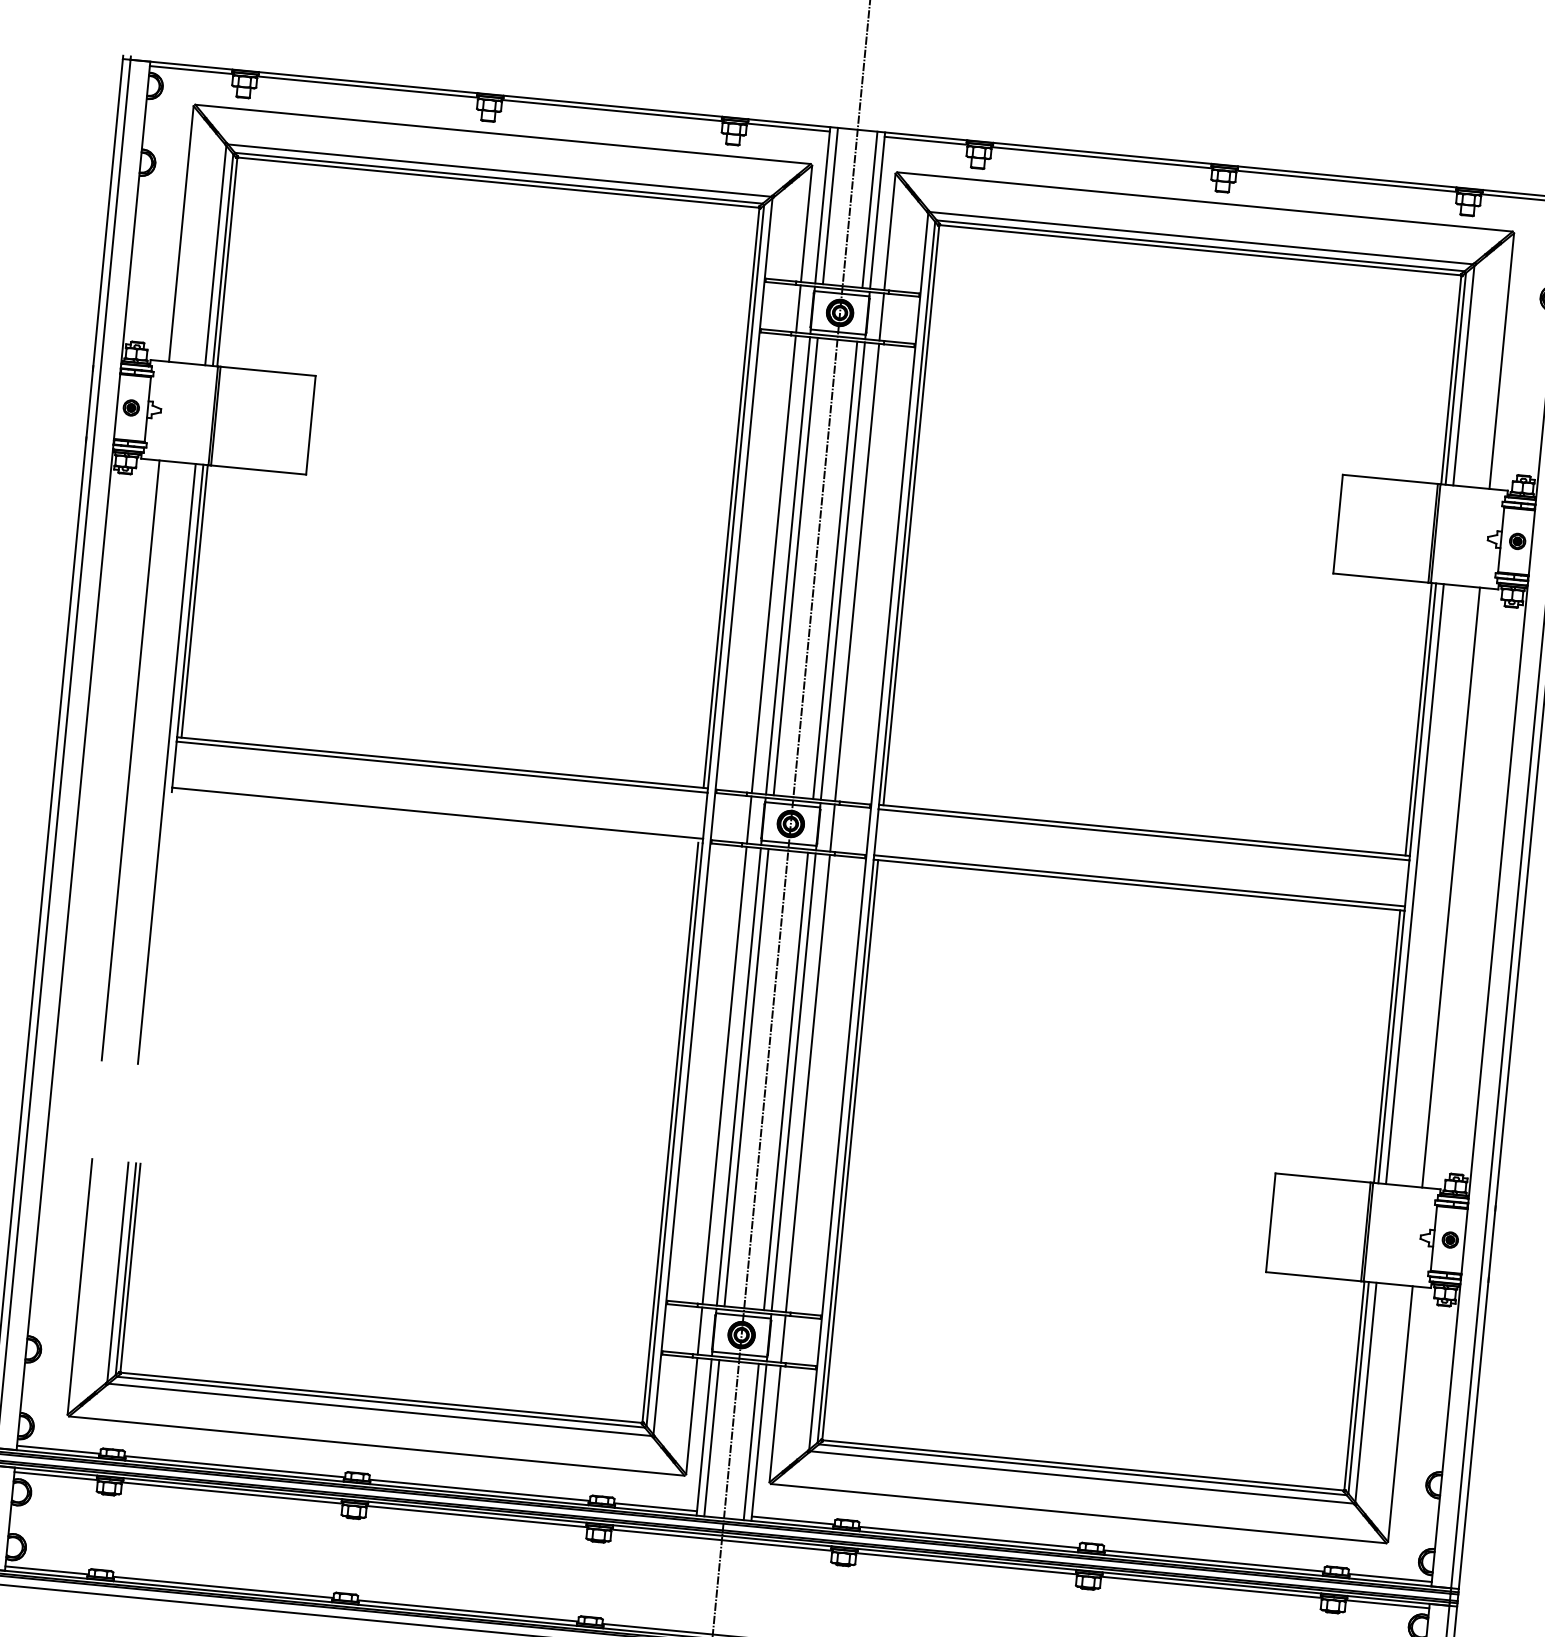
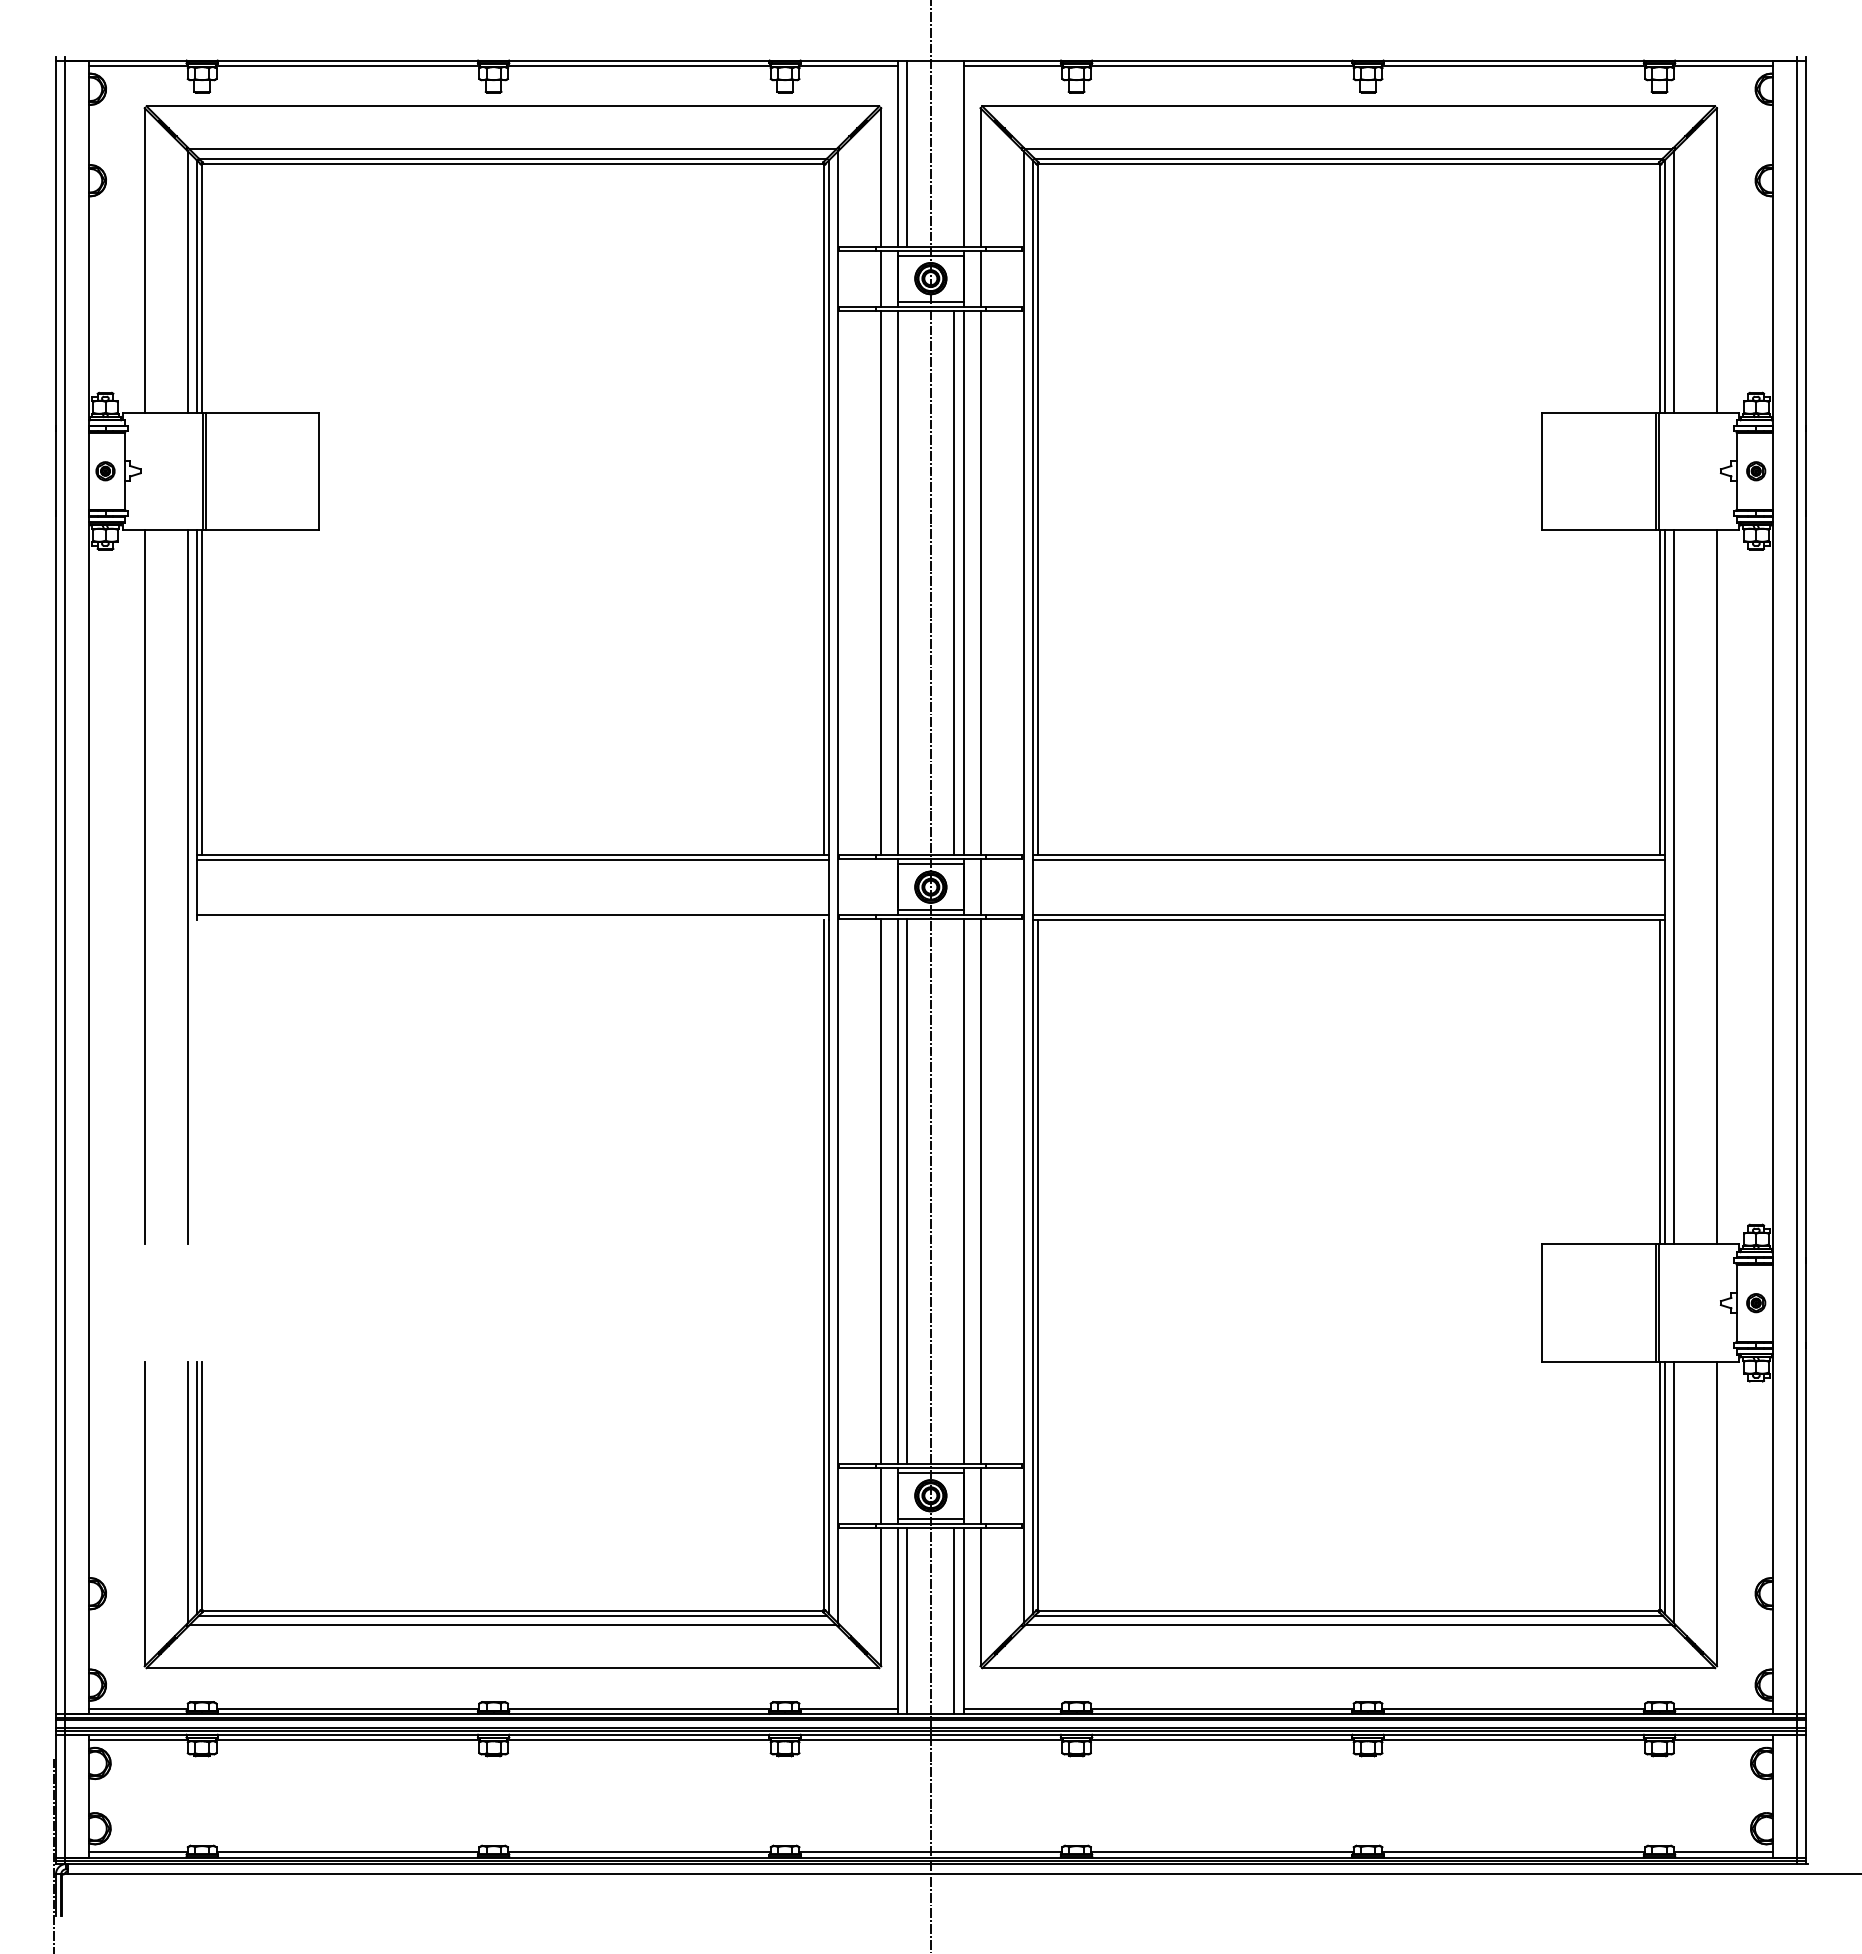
line: (870, 209) -> (954, 153), removed
line: (795, 566) -> (907, 582), removed
line: (749, 820) -> (881, 887), removed
line: (786, 1081) -> (954, 1191), removed

